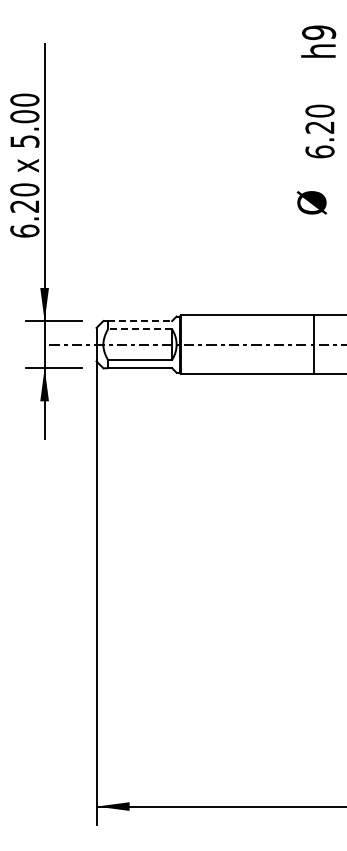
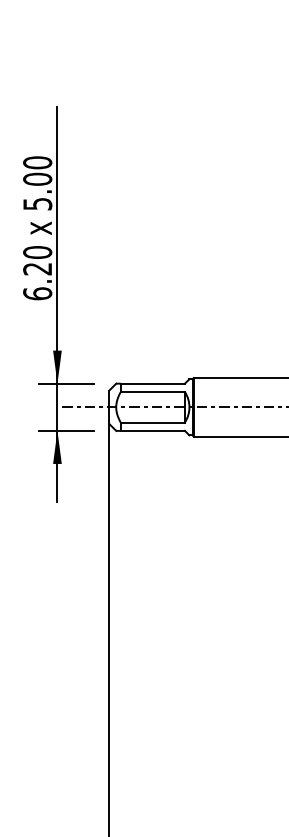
line: (140, 321) -> (153, 384), dashed -> solid
line: (139, 329) -> (152, 392), dashed -> solid

